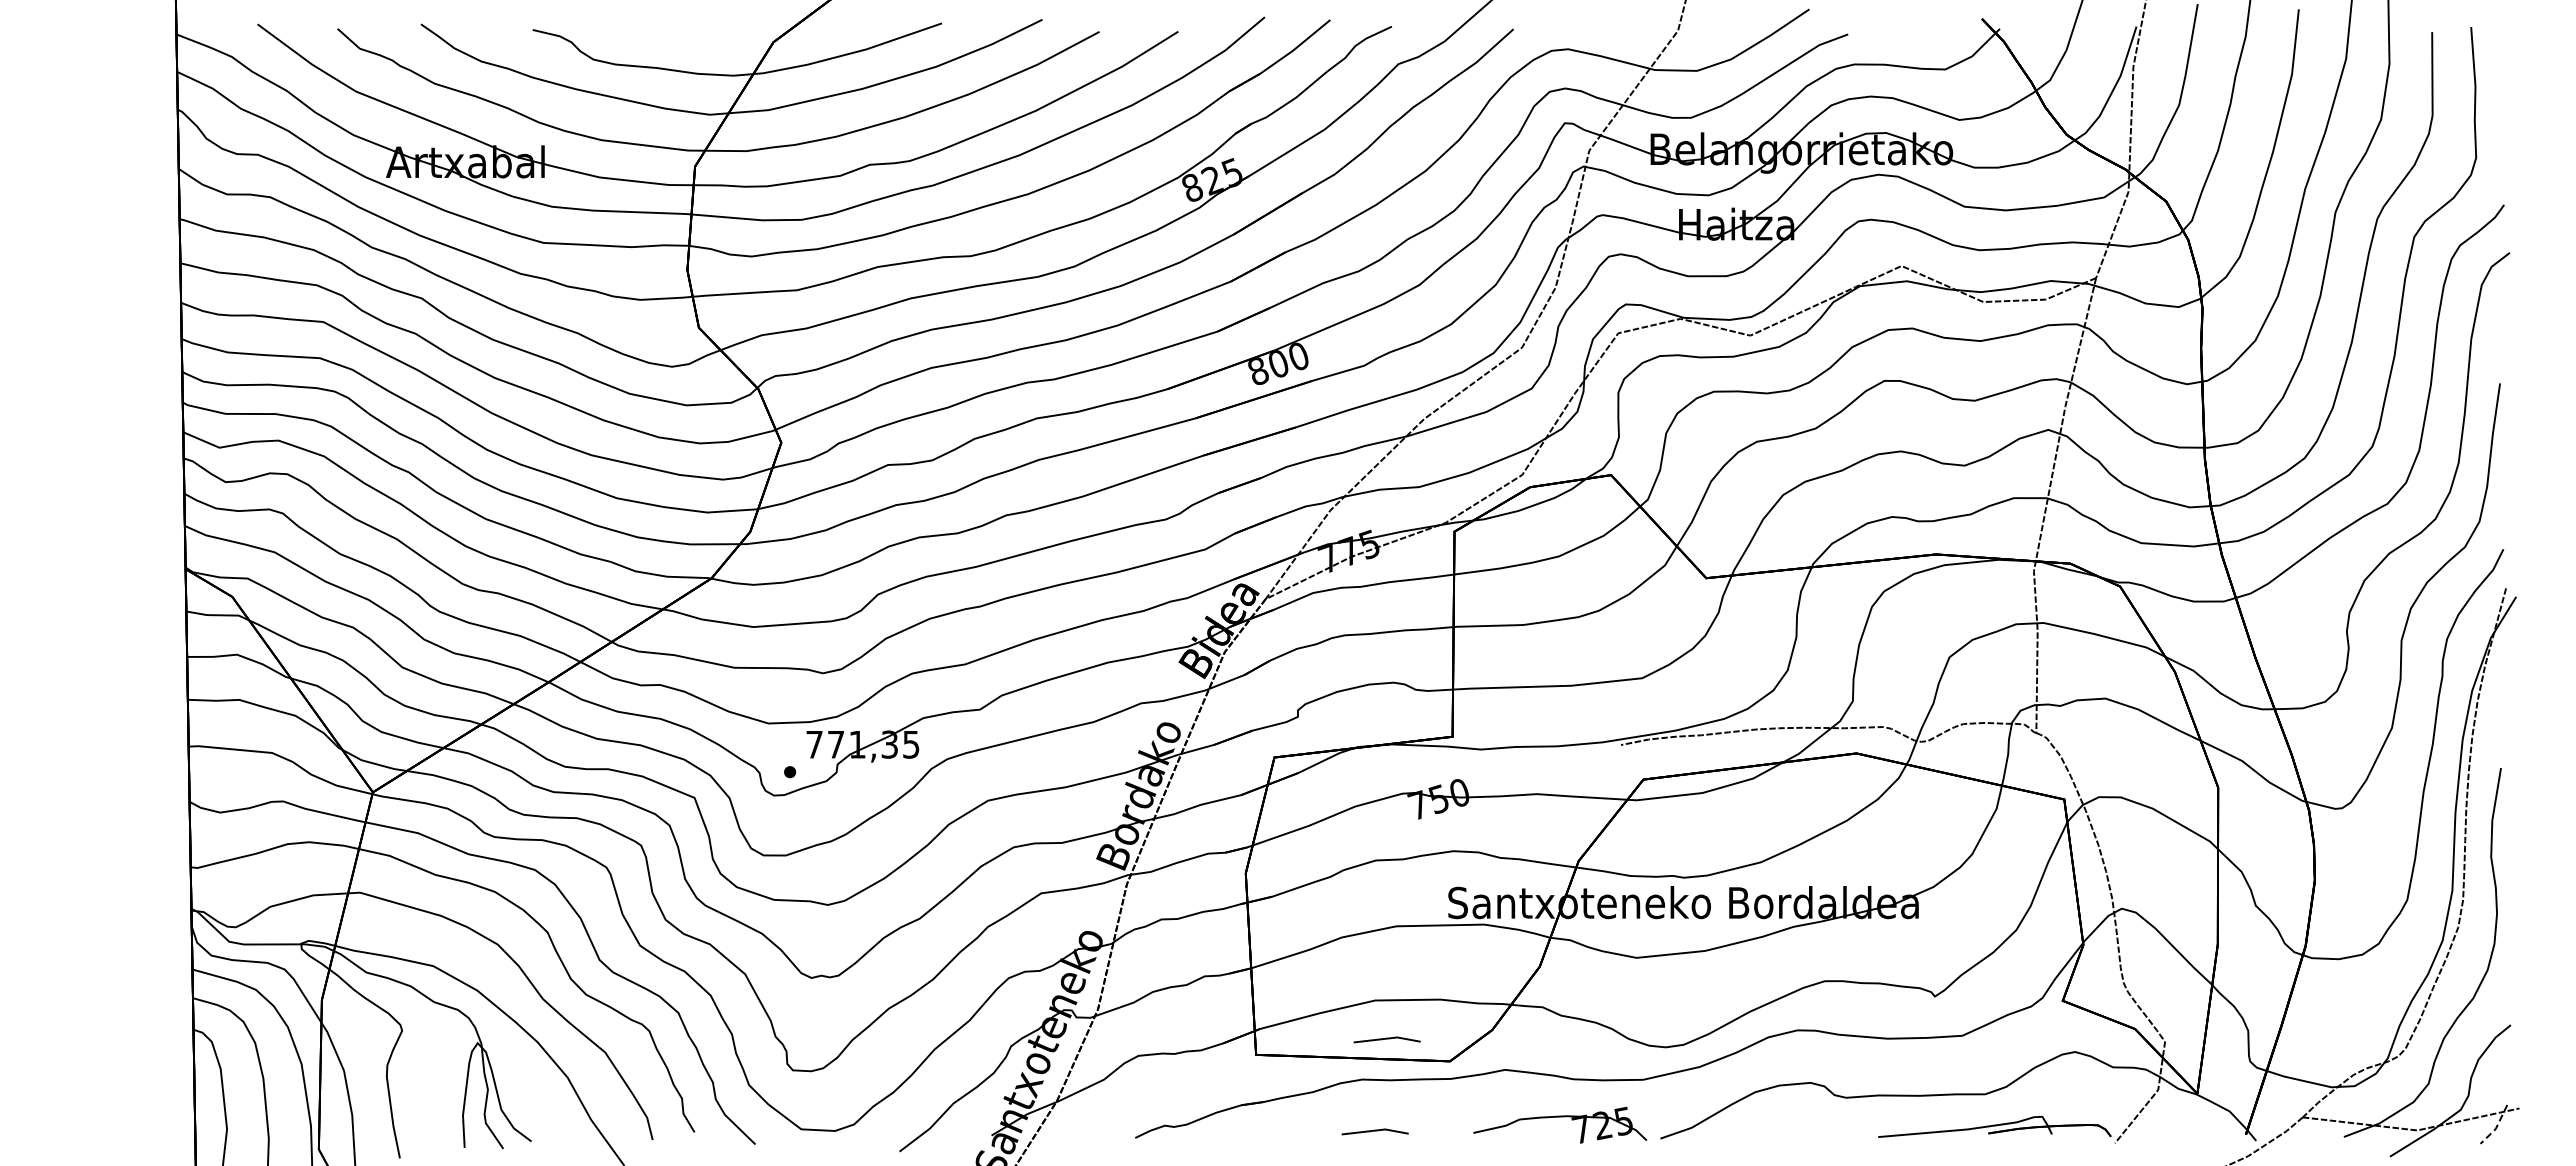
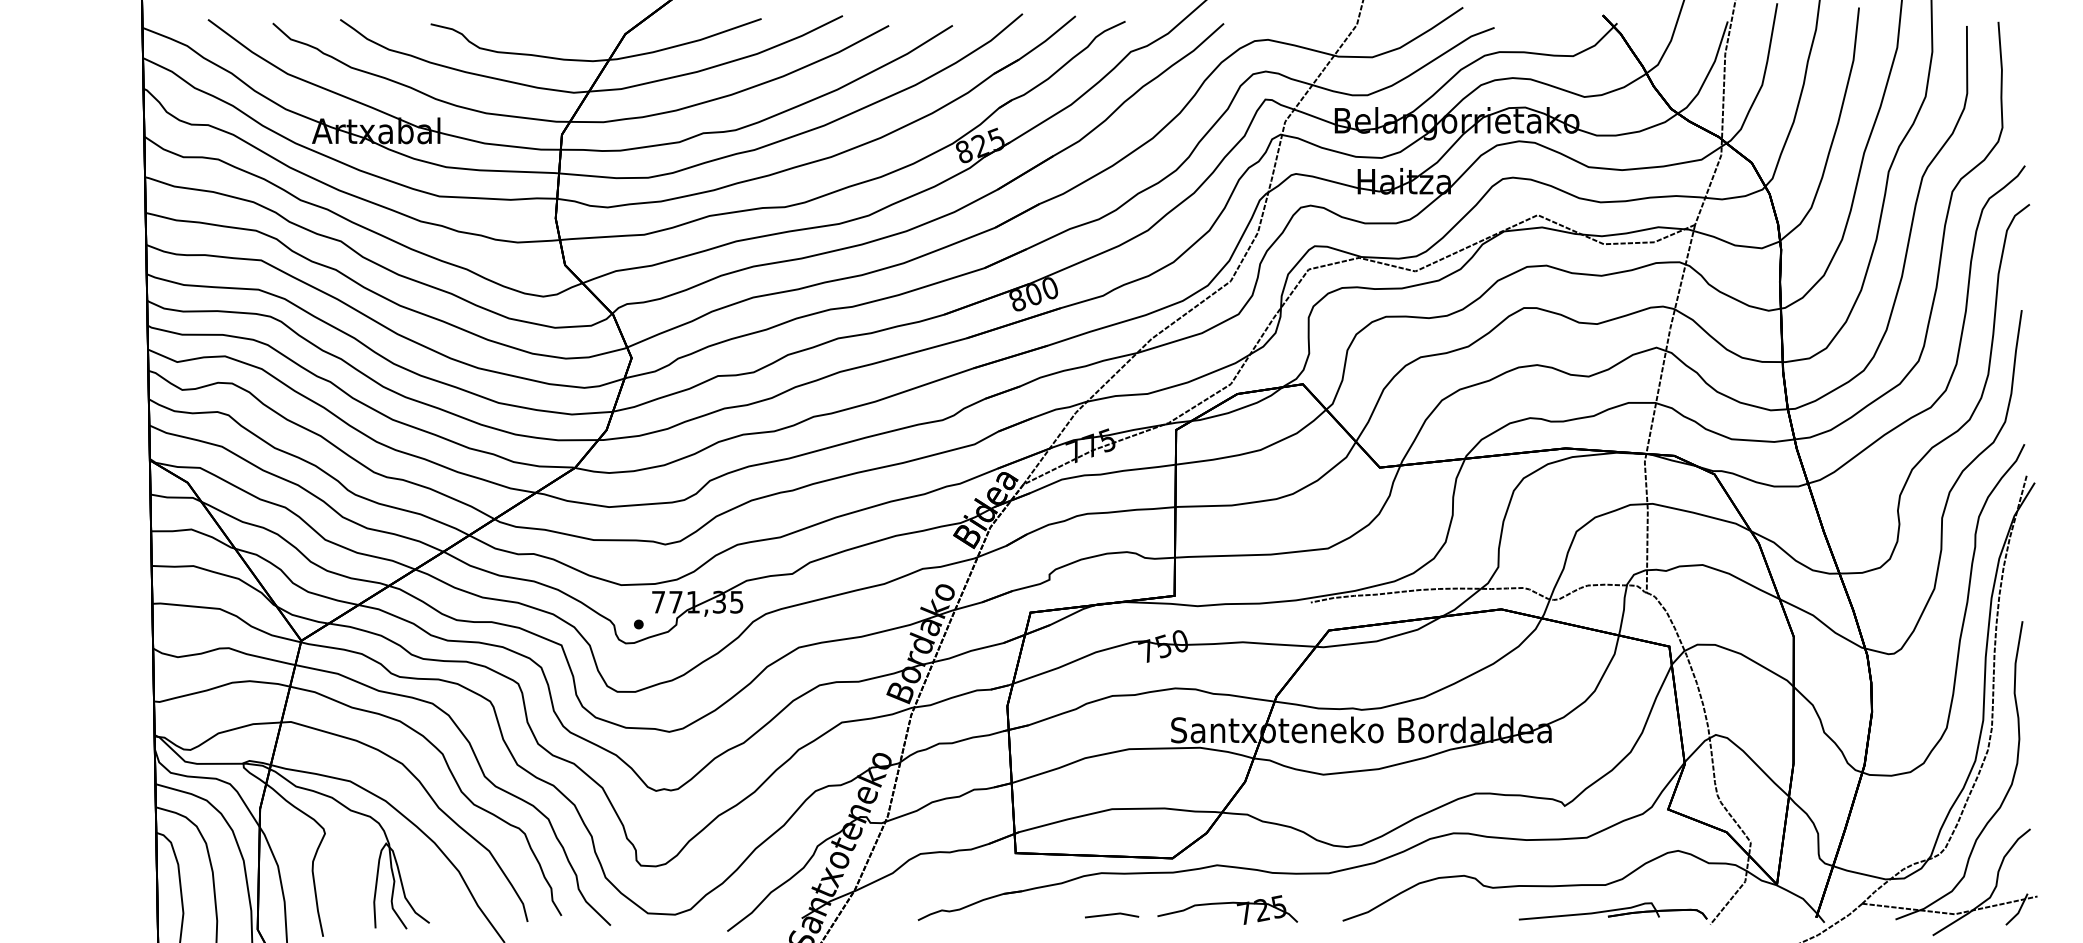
line: (1386, 1039) -> (1121, 840), removed
part: (1560, 1117) -> (1227, 903), moved
line: (2496, 1127) -> (2018, 911), dashed -> solid

